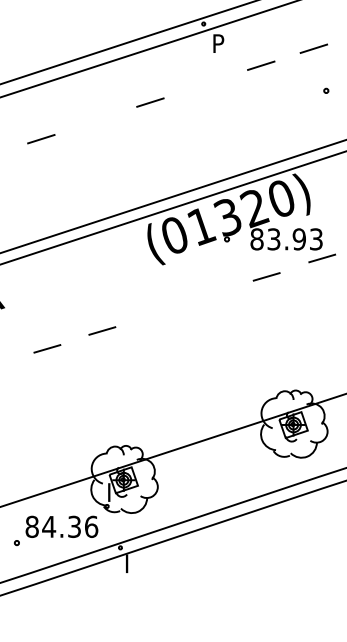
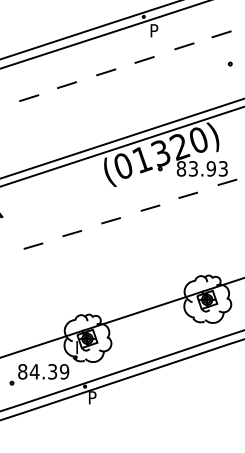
line: (204, 84) -> (144, 59), added
line: (94, 120) -> (66, 84), added
line: (213, 294) -> (150, 207), added
line: (157, 312) -> (111, 220), added
text: (91, 526) -> (64, 371), 84.36 -> 84.39
text: (132, 559) -> (93, 394), I -> P

